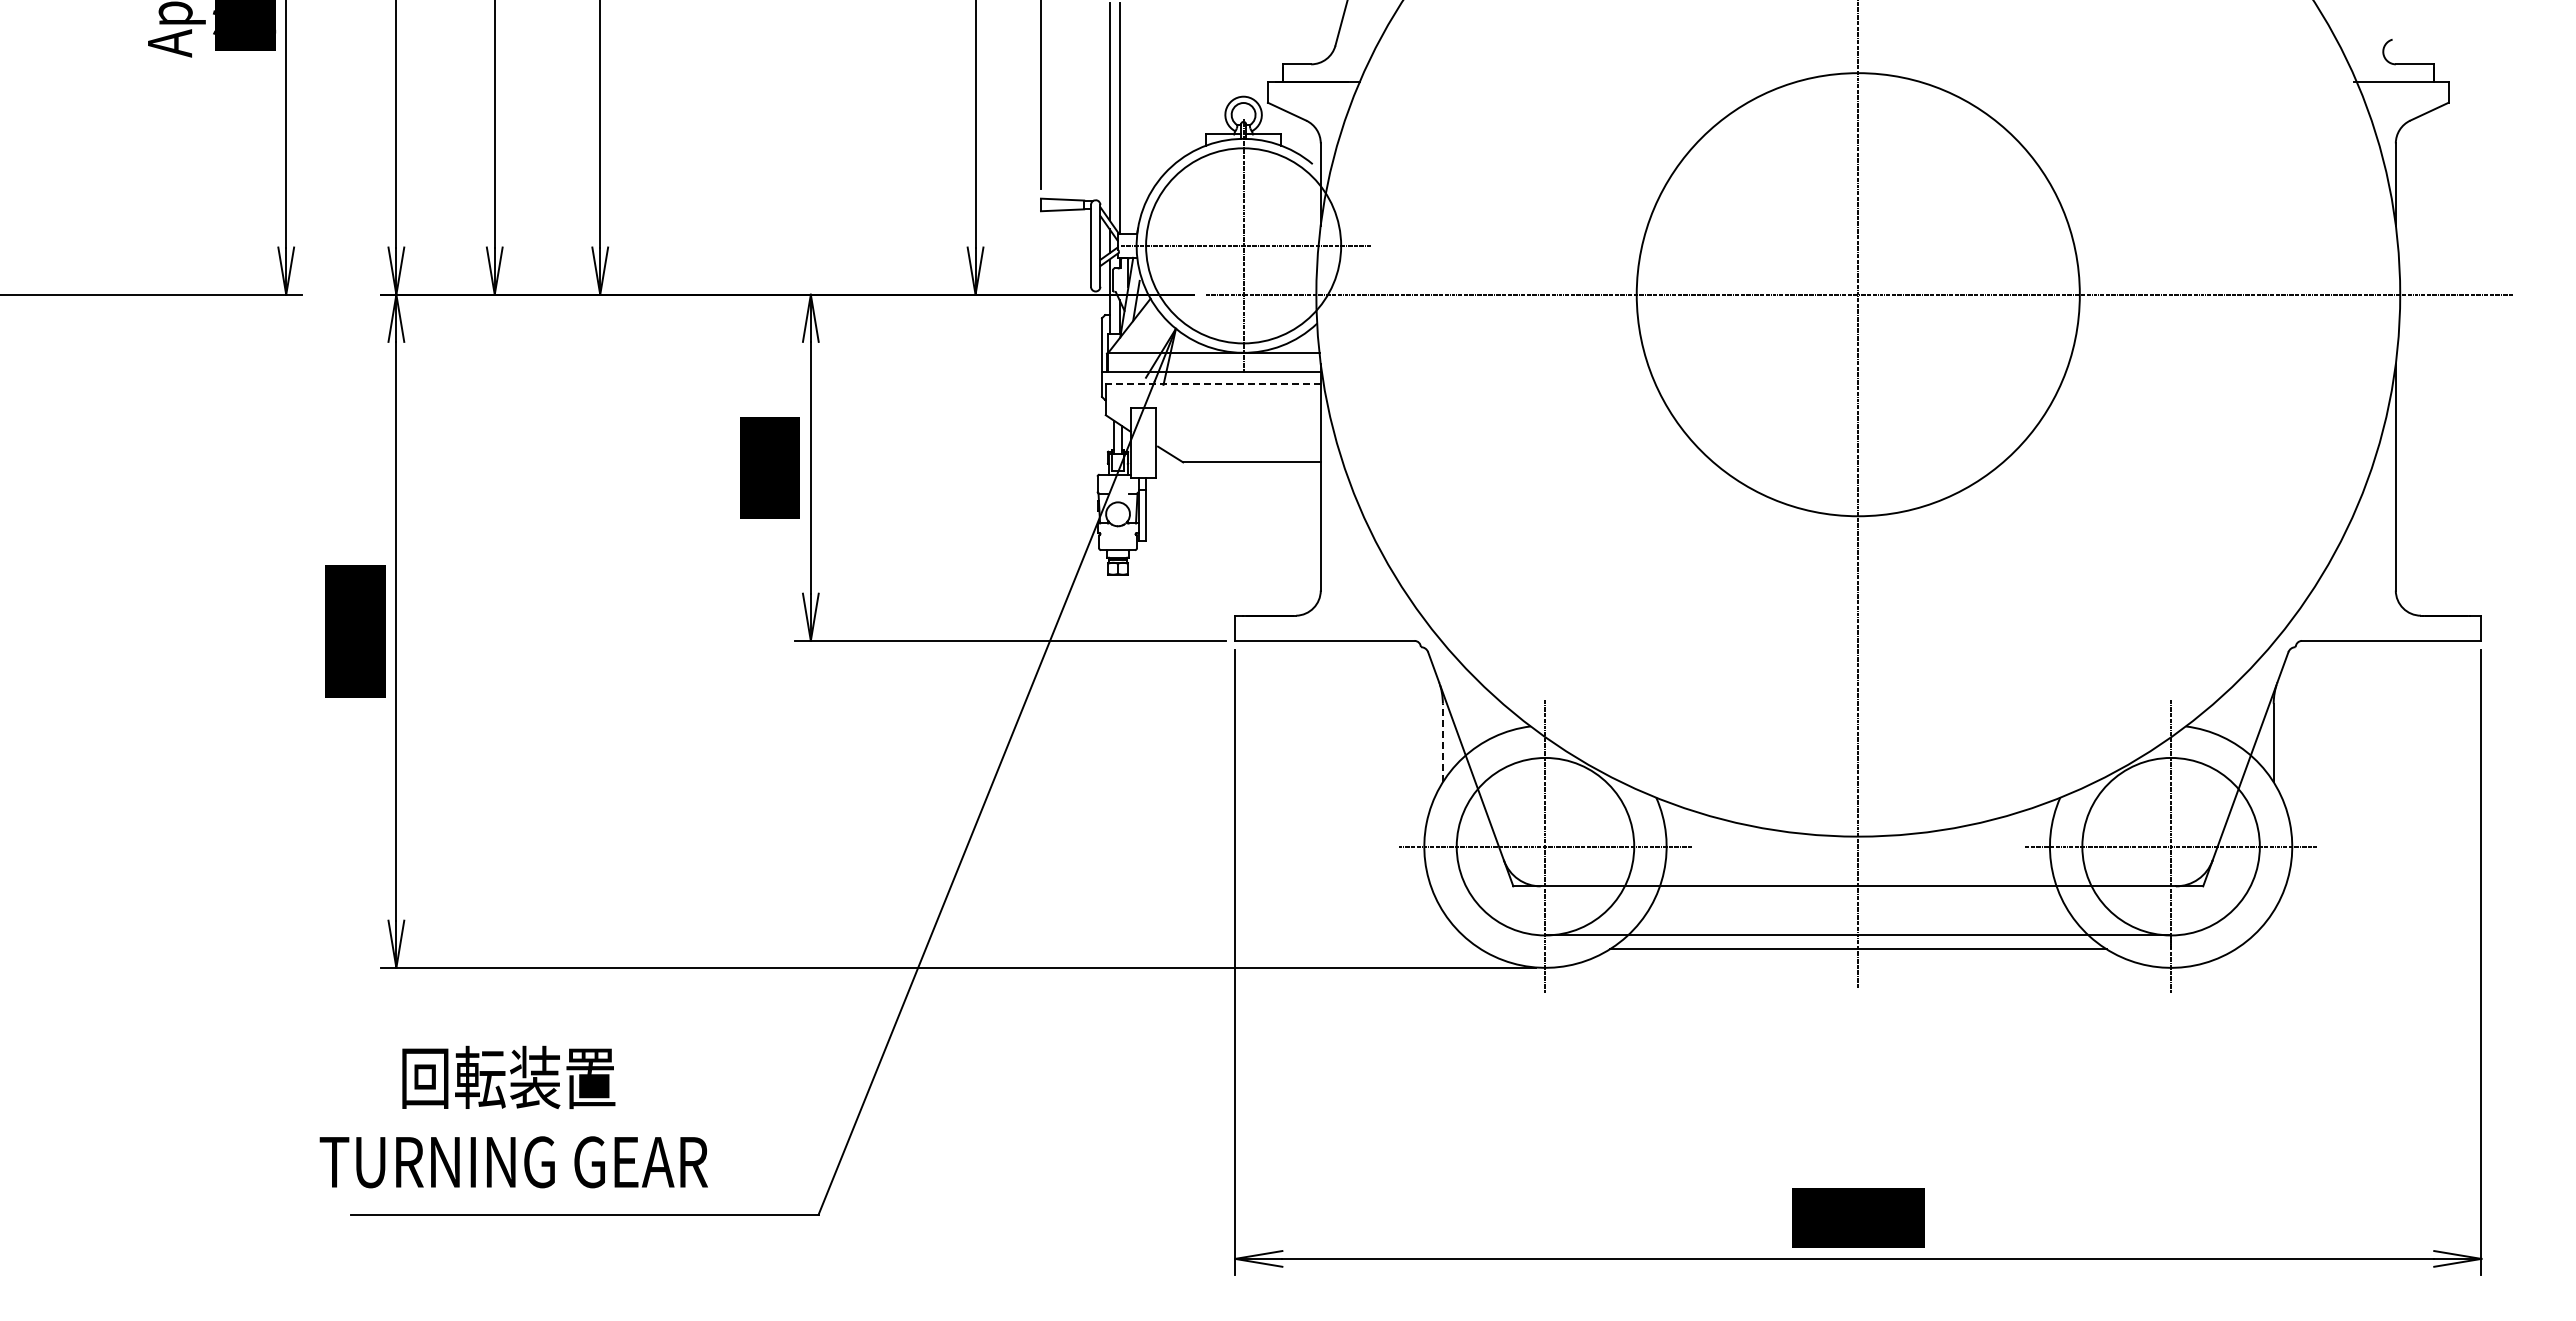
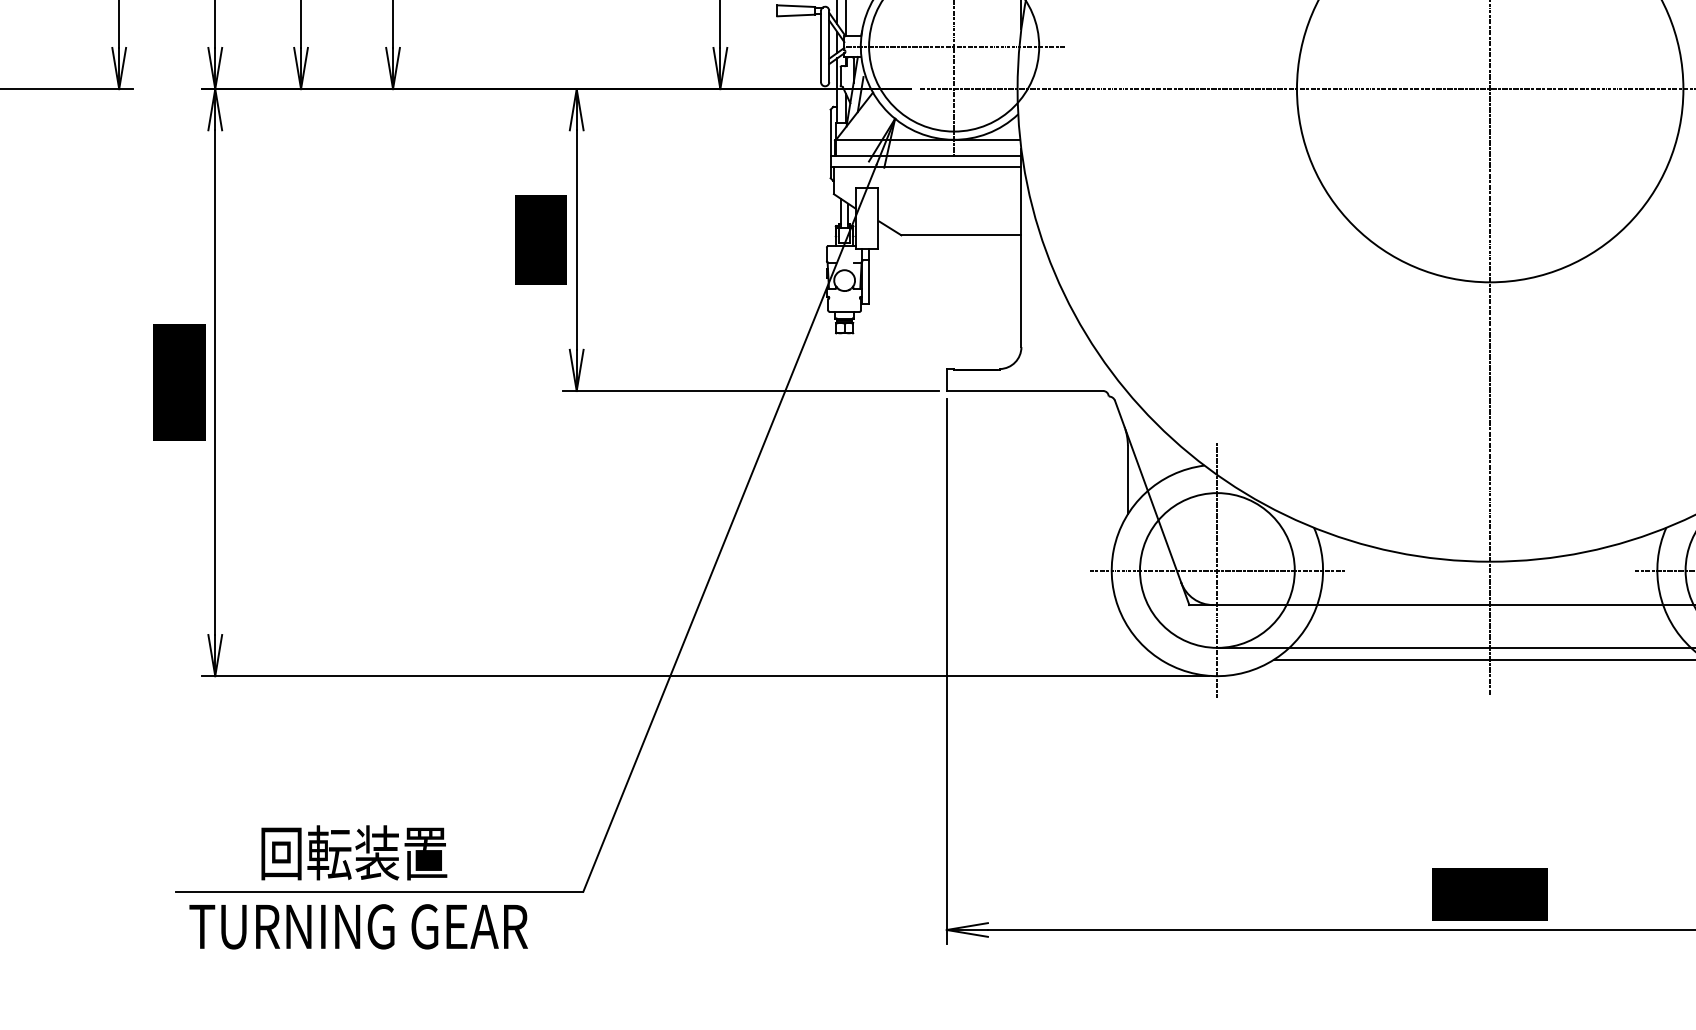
line: (1210, 383) -> (925, 166), dashed -> solid
line: (1442, 742) -> (1127, 479), dashed -> solid
text: (513, 1116) -> (358, 886), moved

